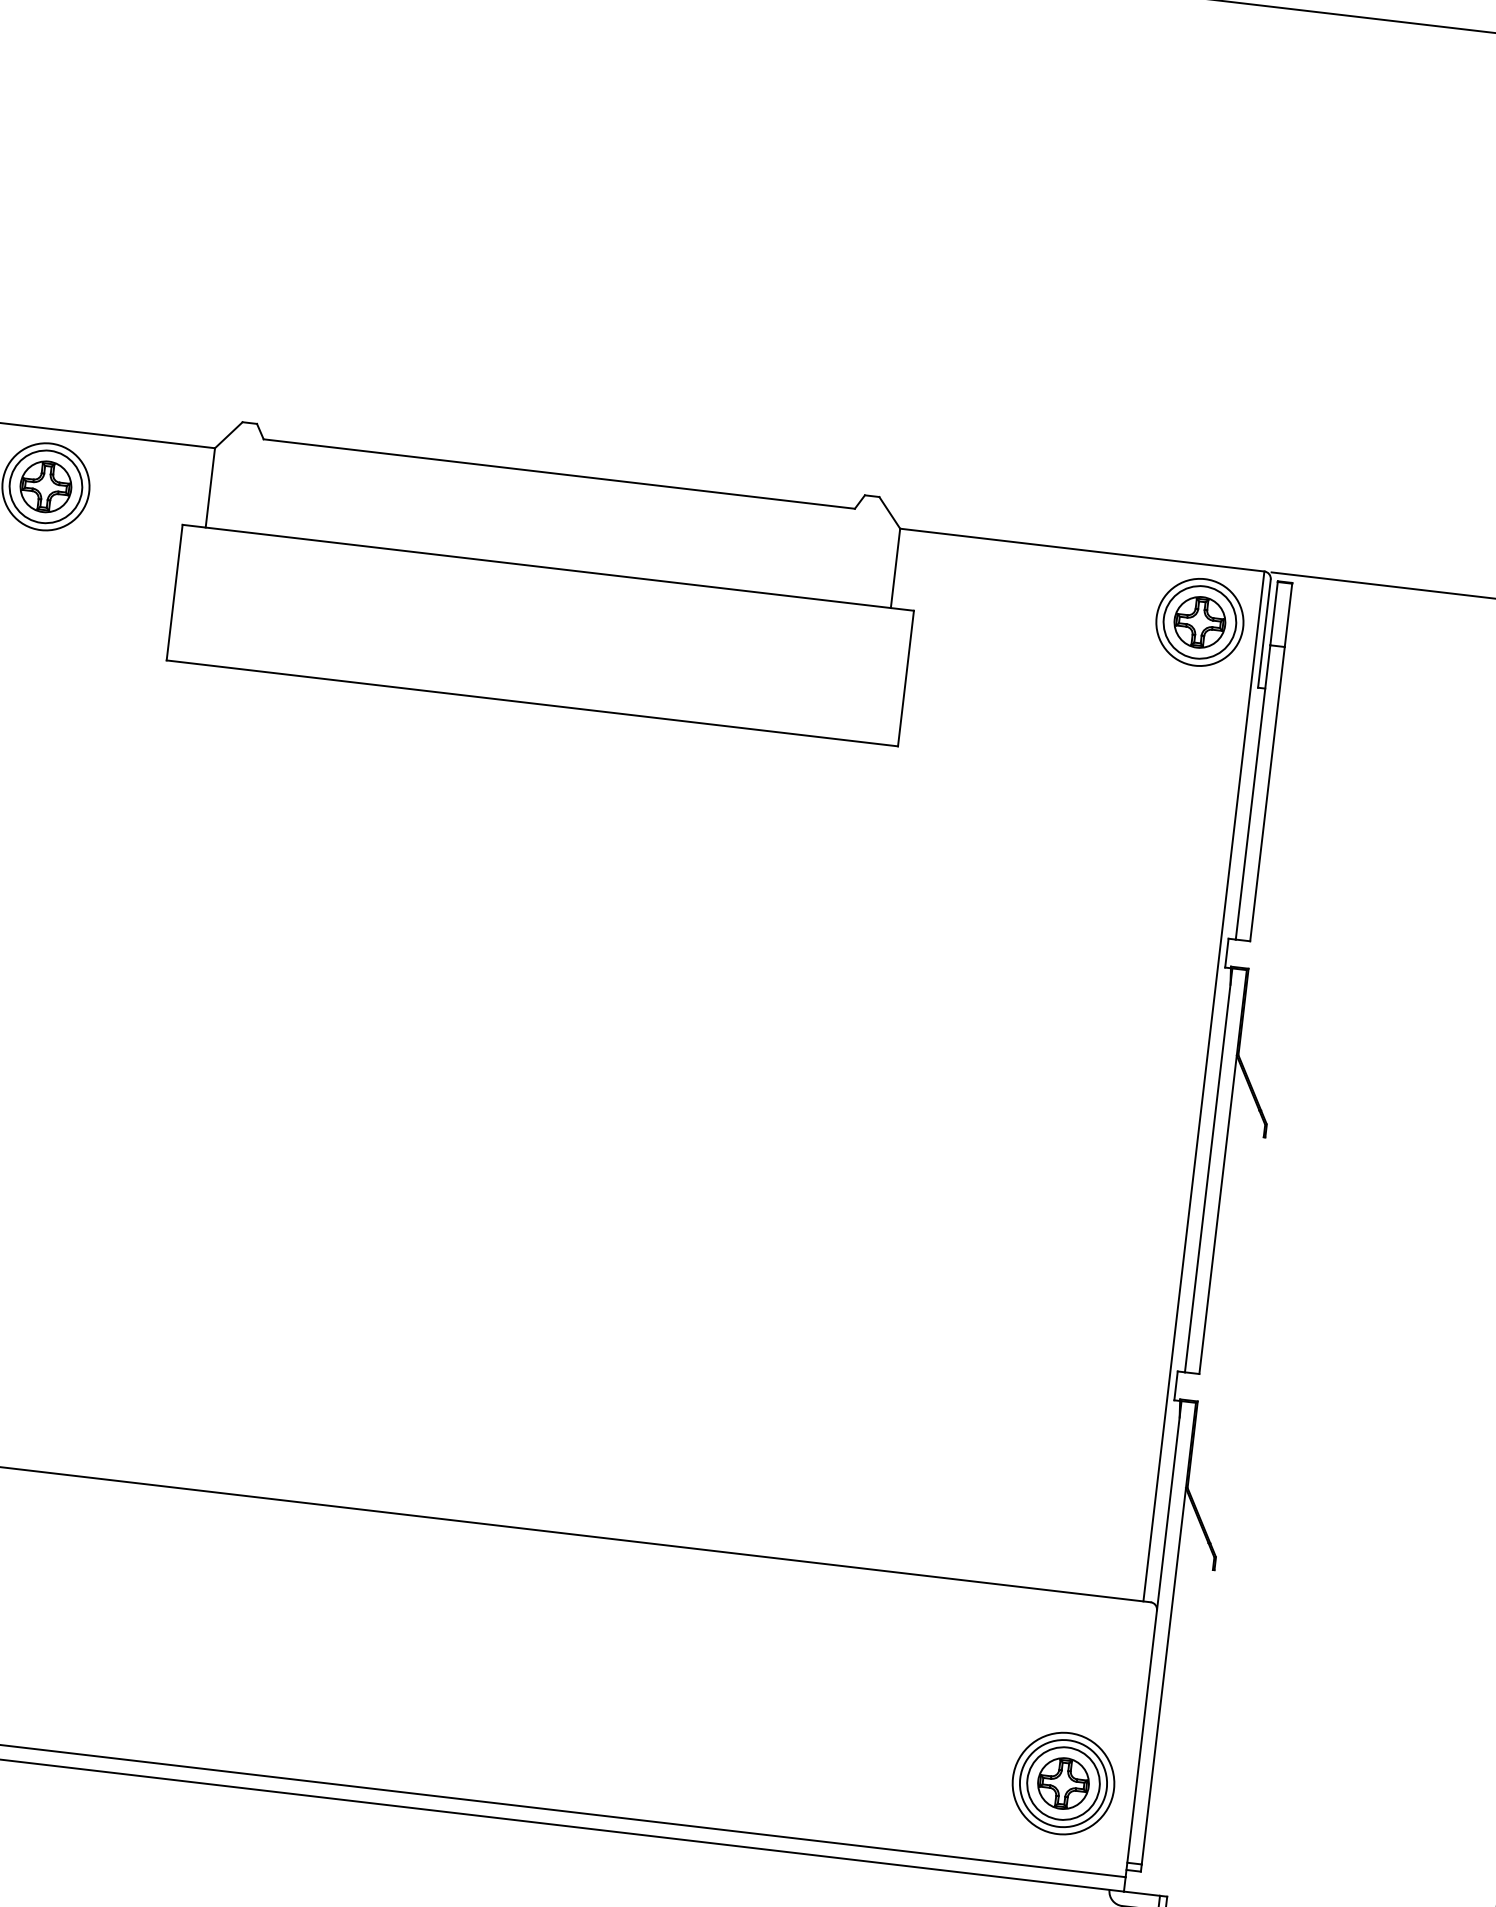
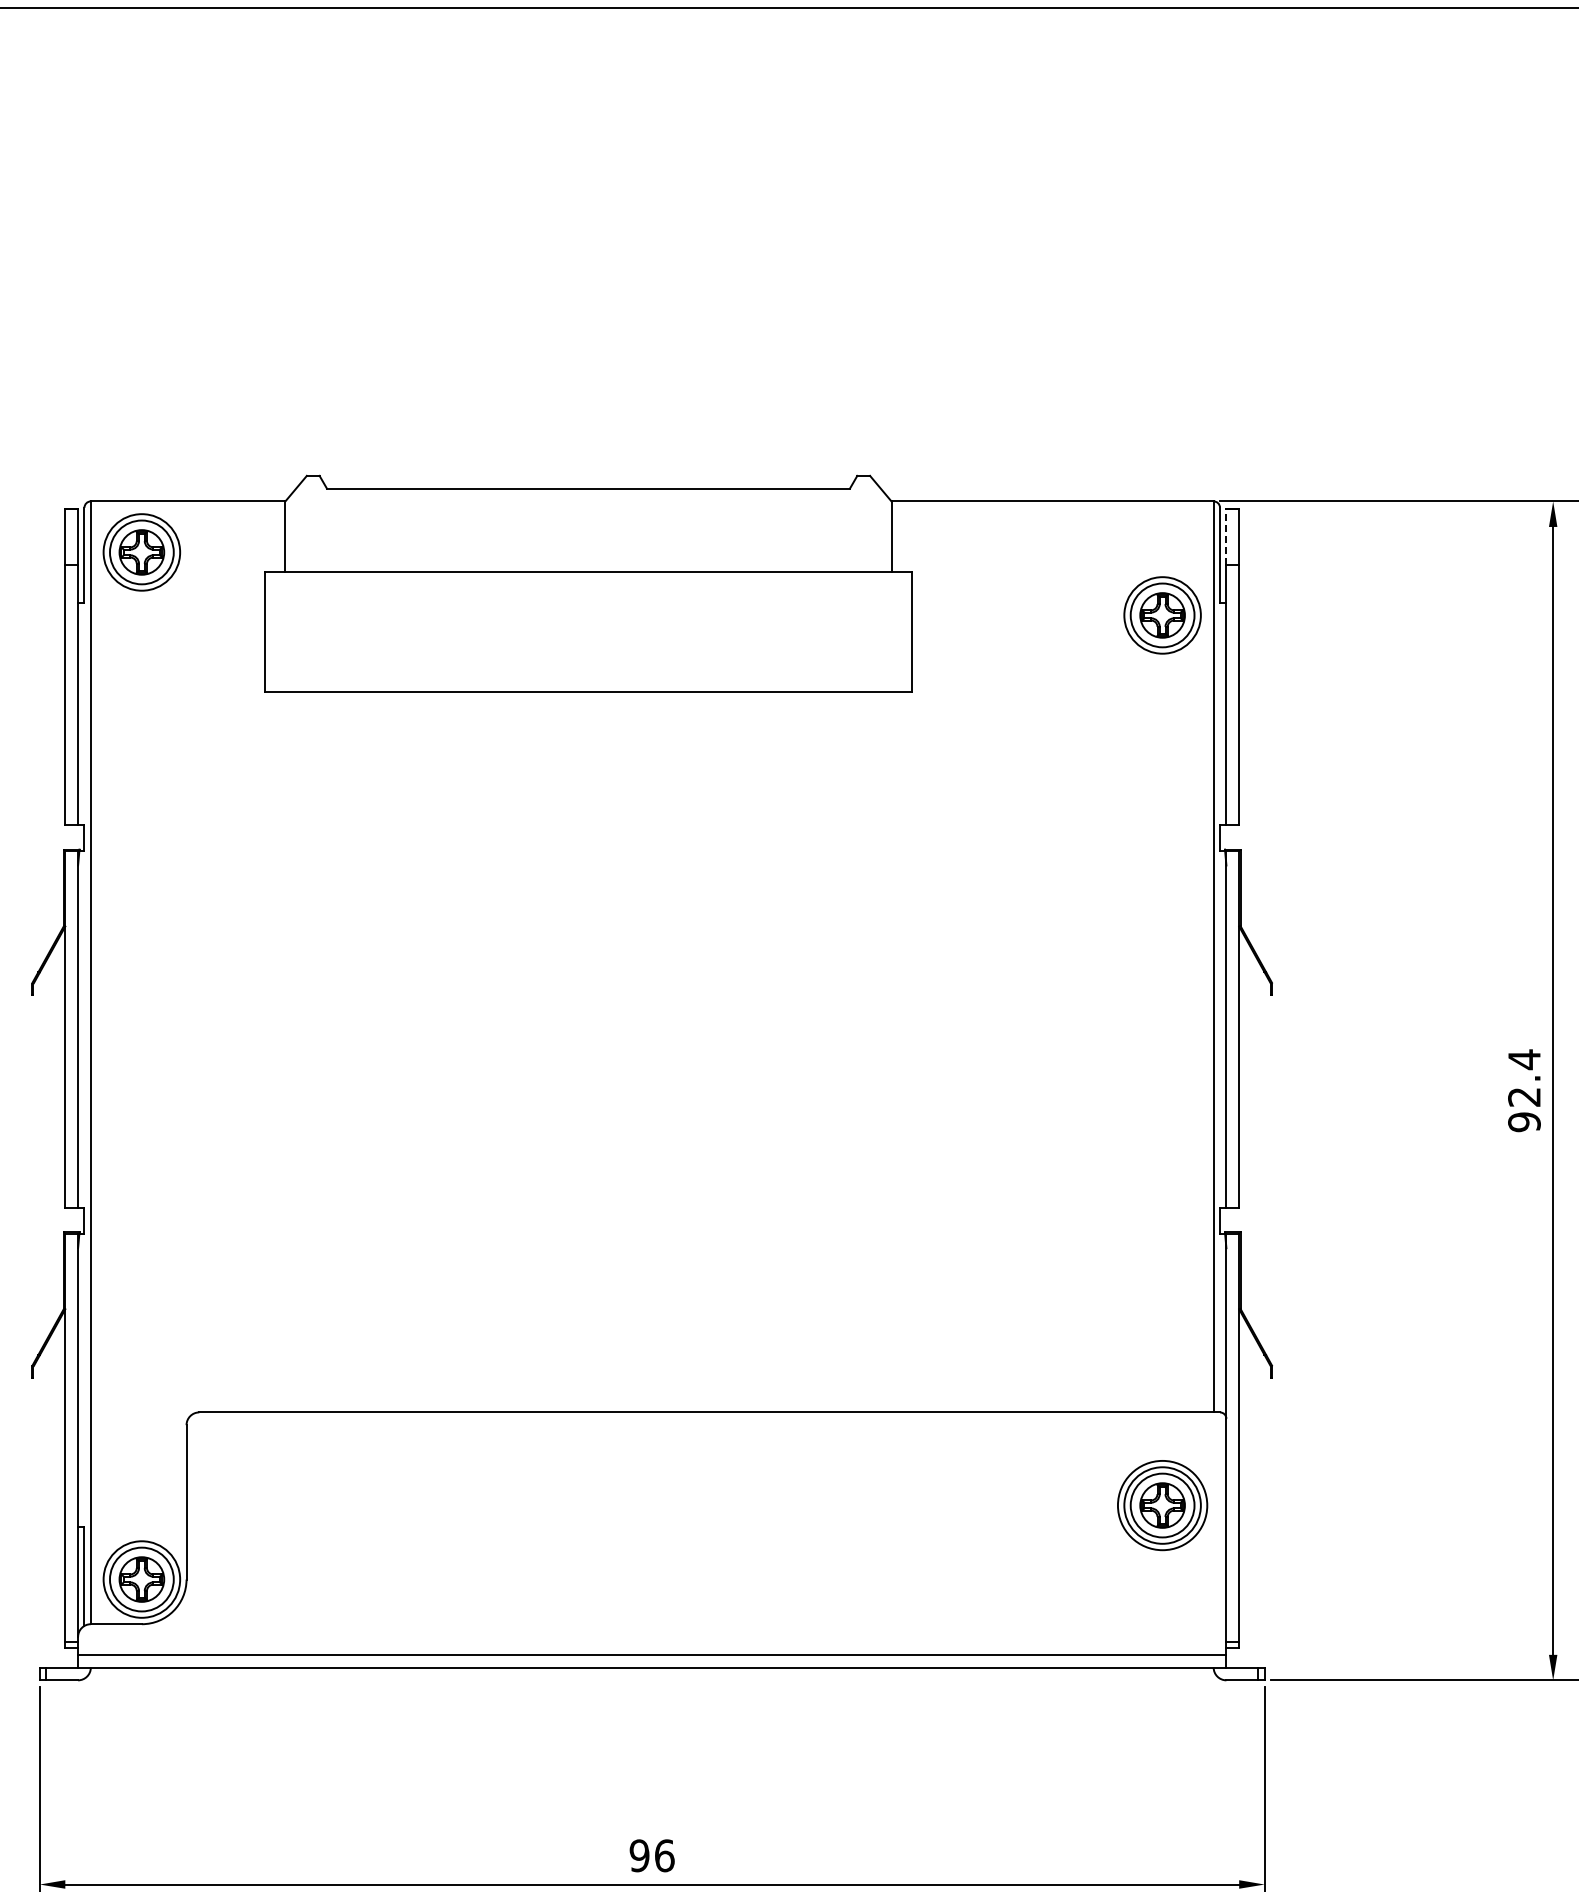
line: (1274, 614) -> (1226, 537), solid -> dashed
part: (1199, 622) -> (1162, 615), moved
part: (1063, 1783) -> (1162, 1505), moved

